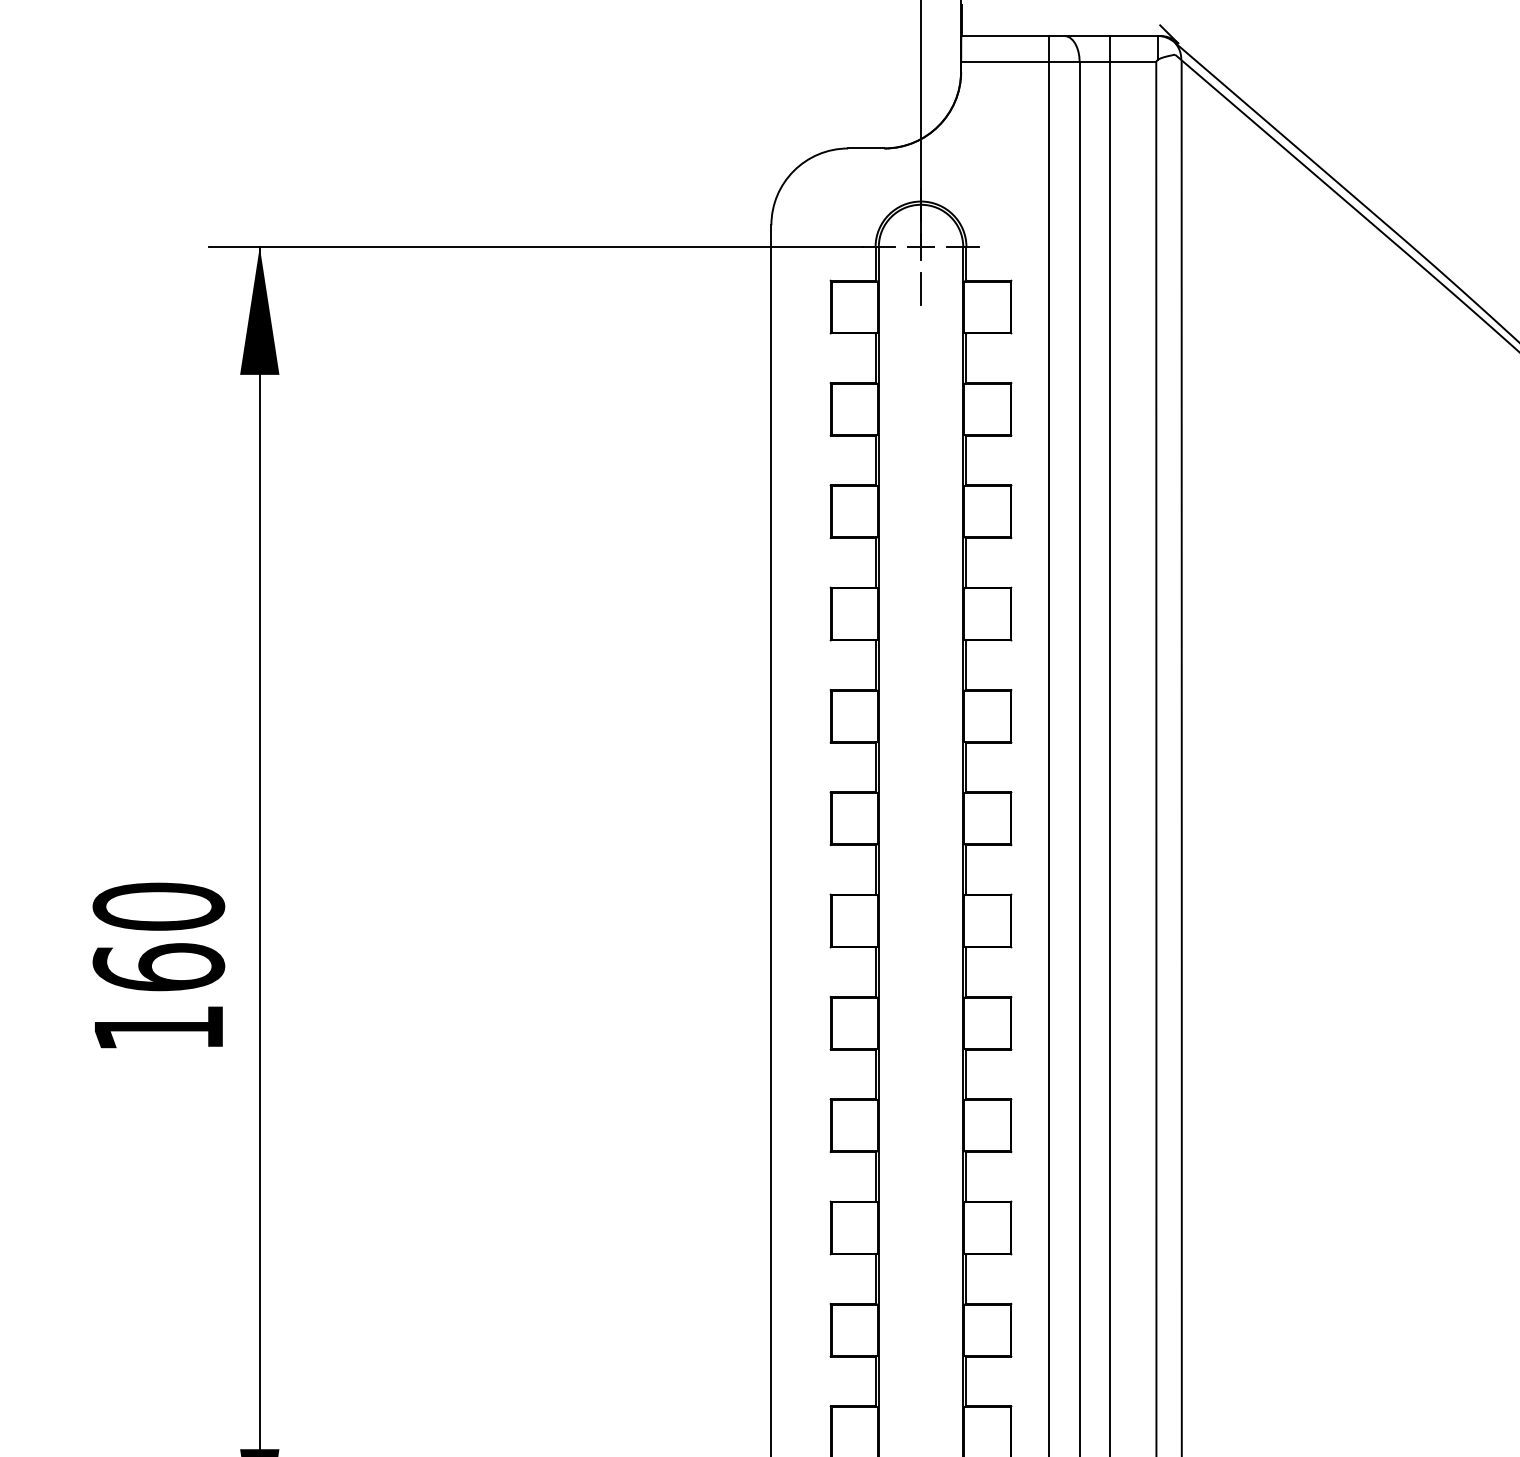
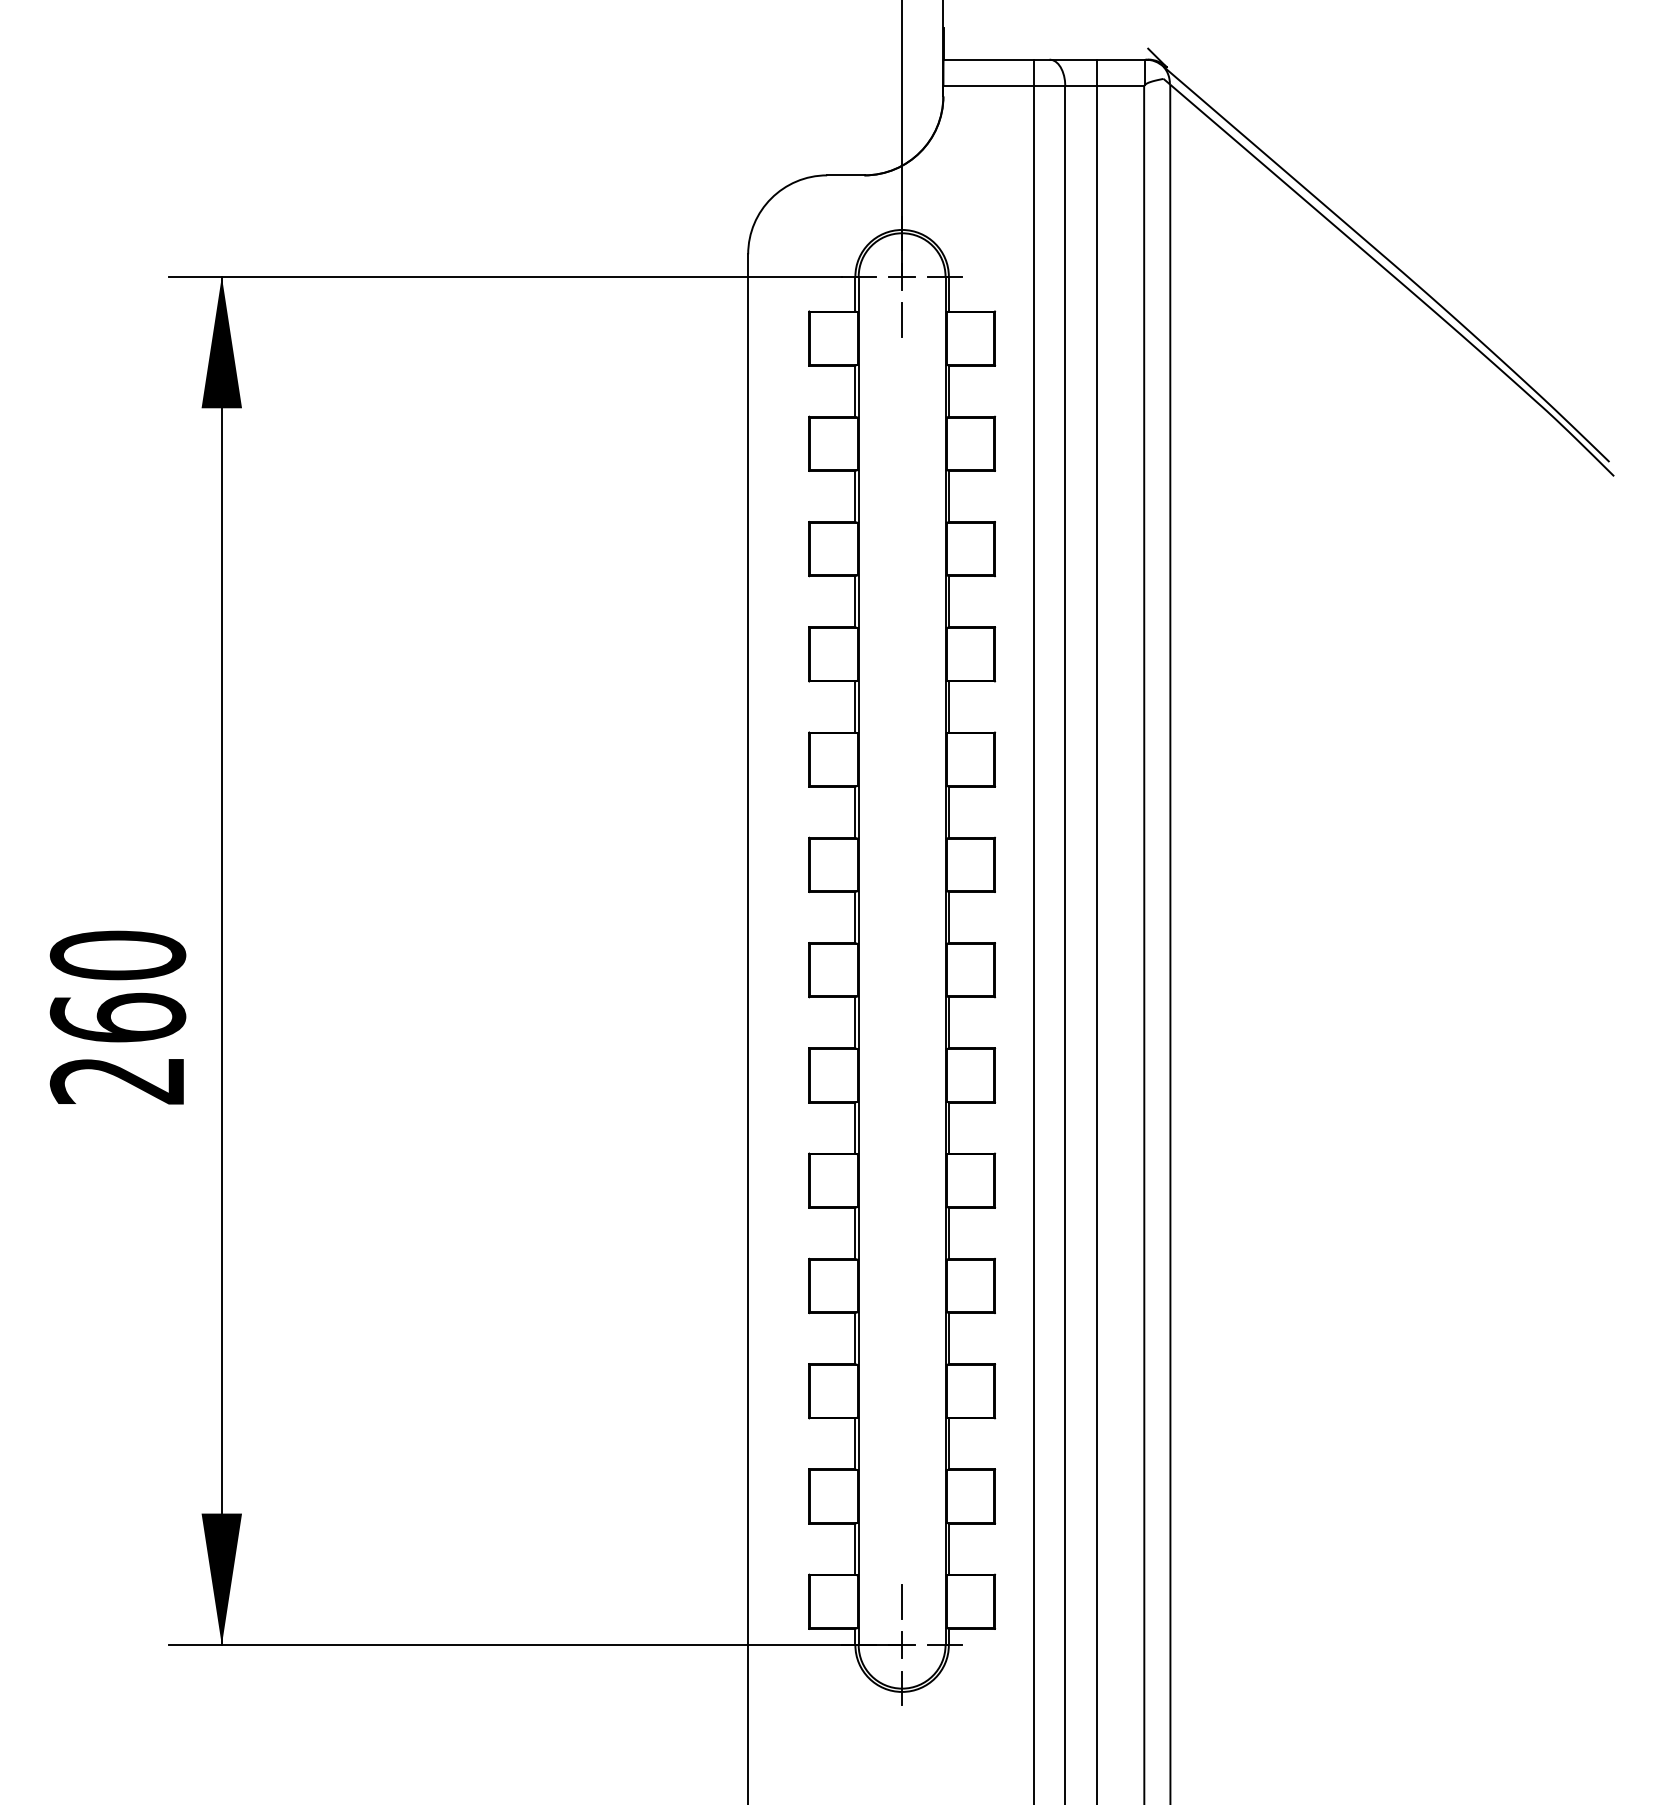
text: (157, 1029) -> (116, 1081), 160 -> 260

